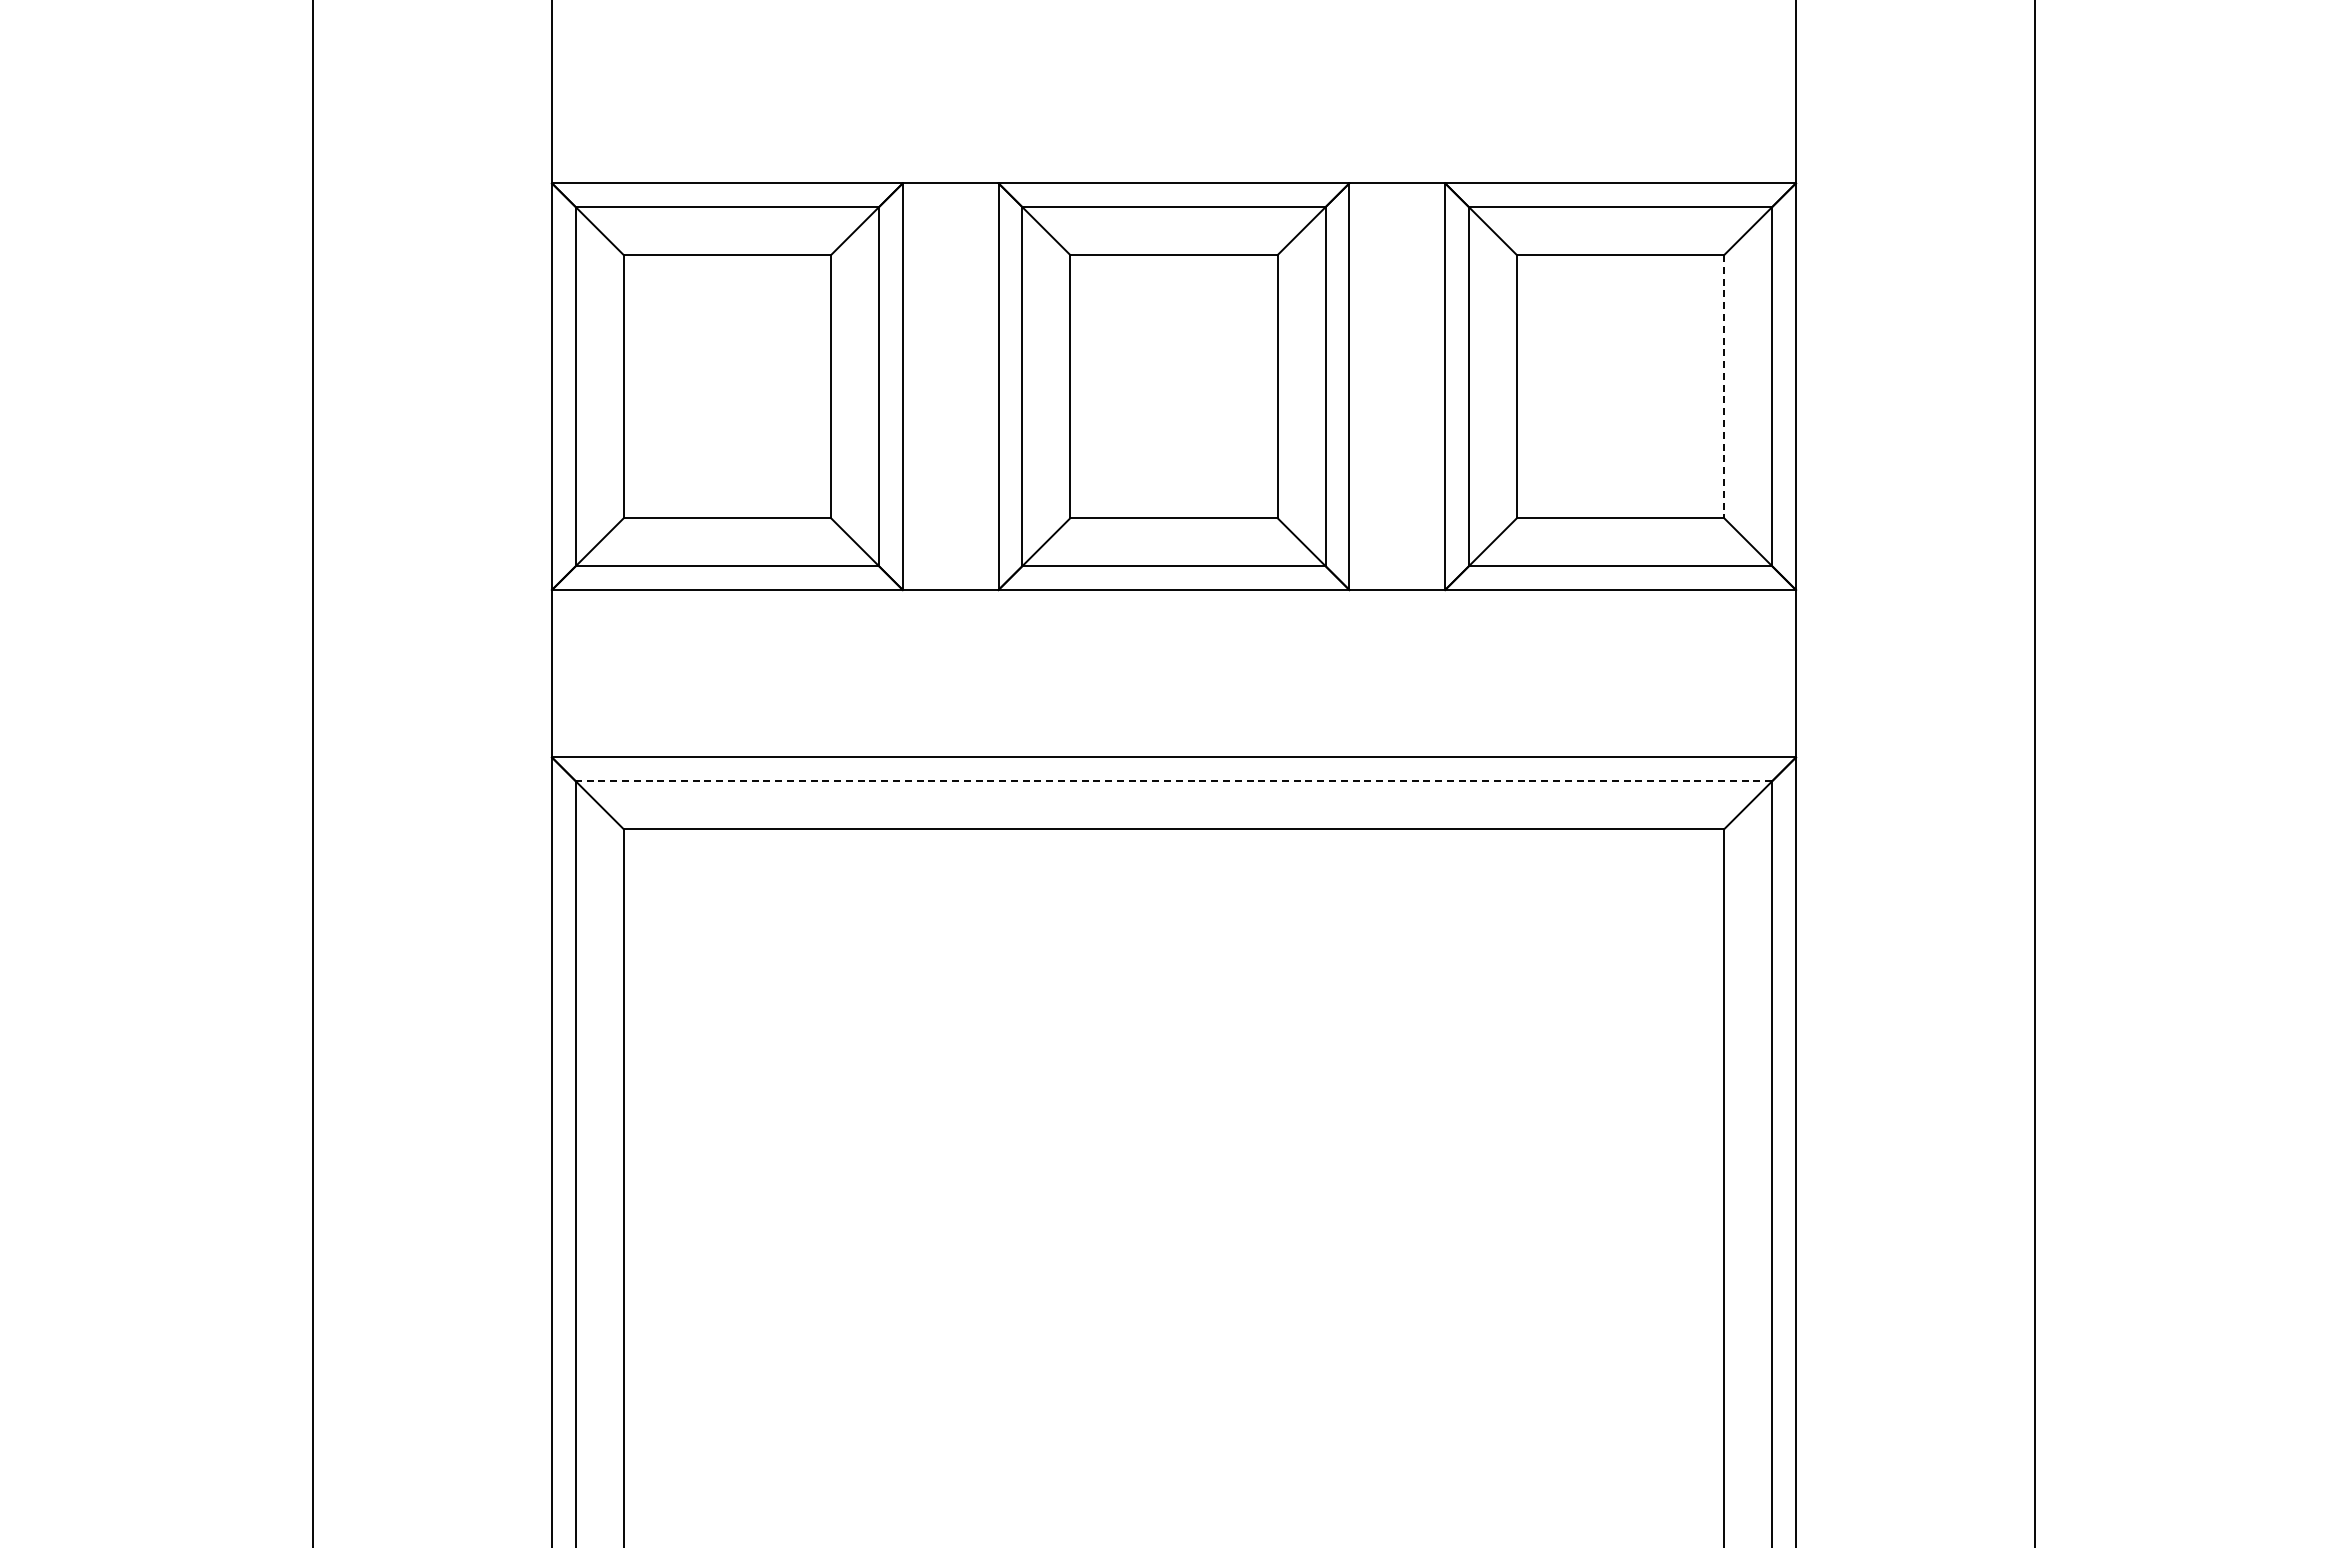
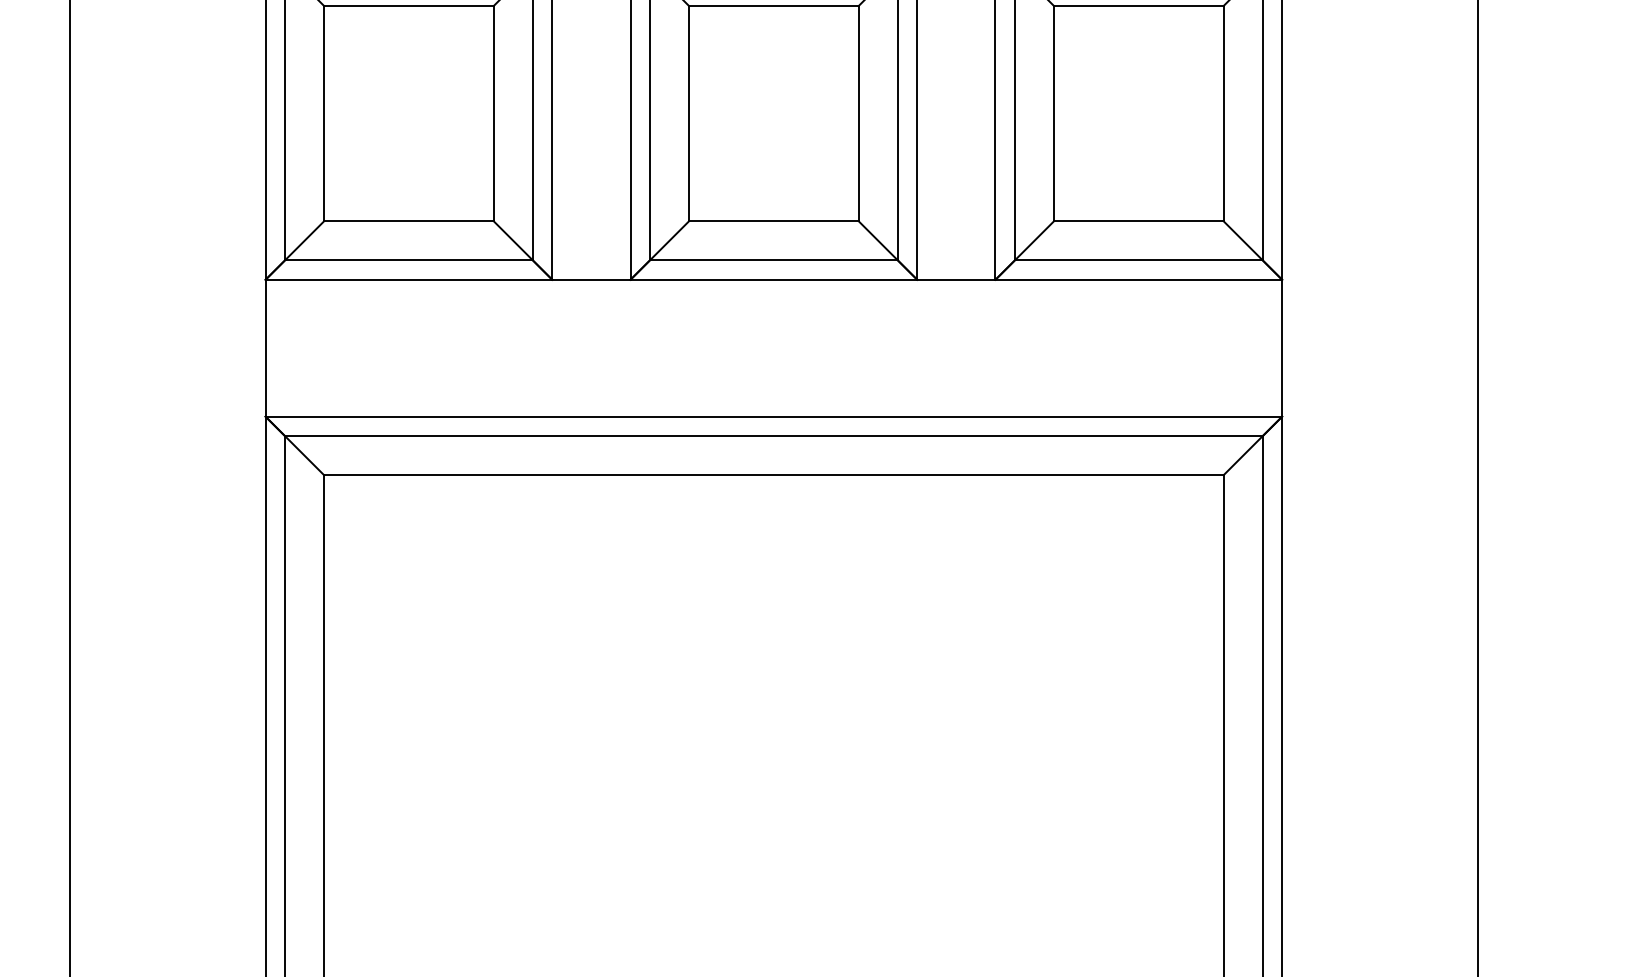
line: (1724, 386) -> (1223, 113), dashed -> solid
line: (1173, 781) -> (773, 436), dashed -> solid

